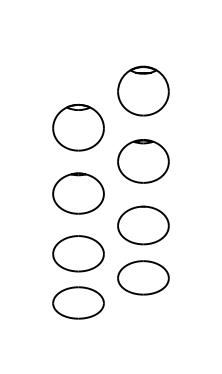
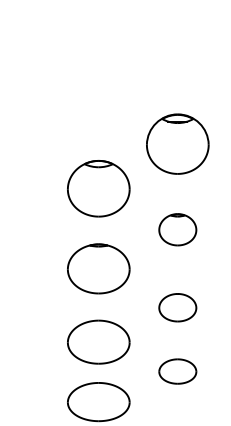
part: (143, 161) -> (177, 229), size x0.6
part: (143, 225) -> (177, 307), size x0.6
part: (143, 277) -> (177, 371), size x0.6

